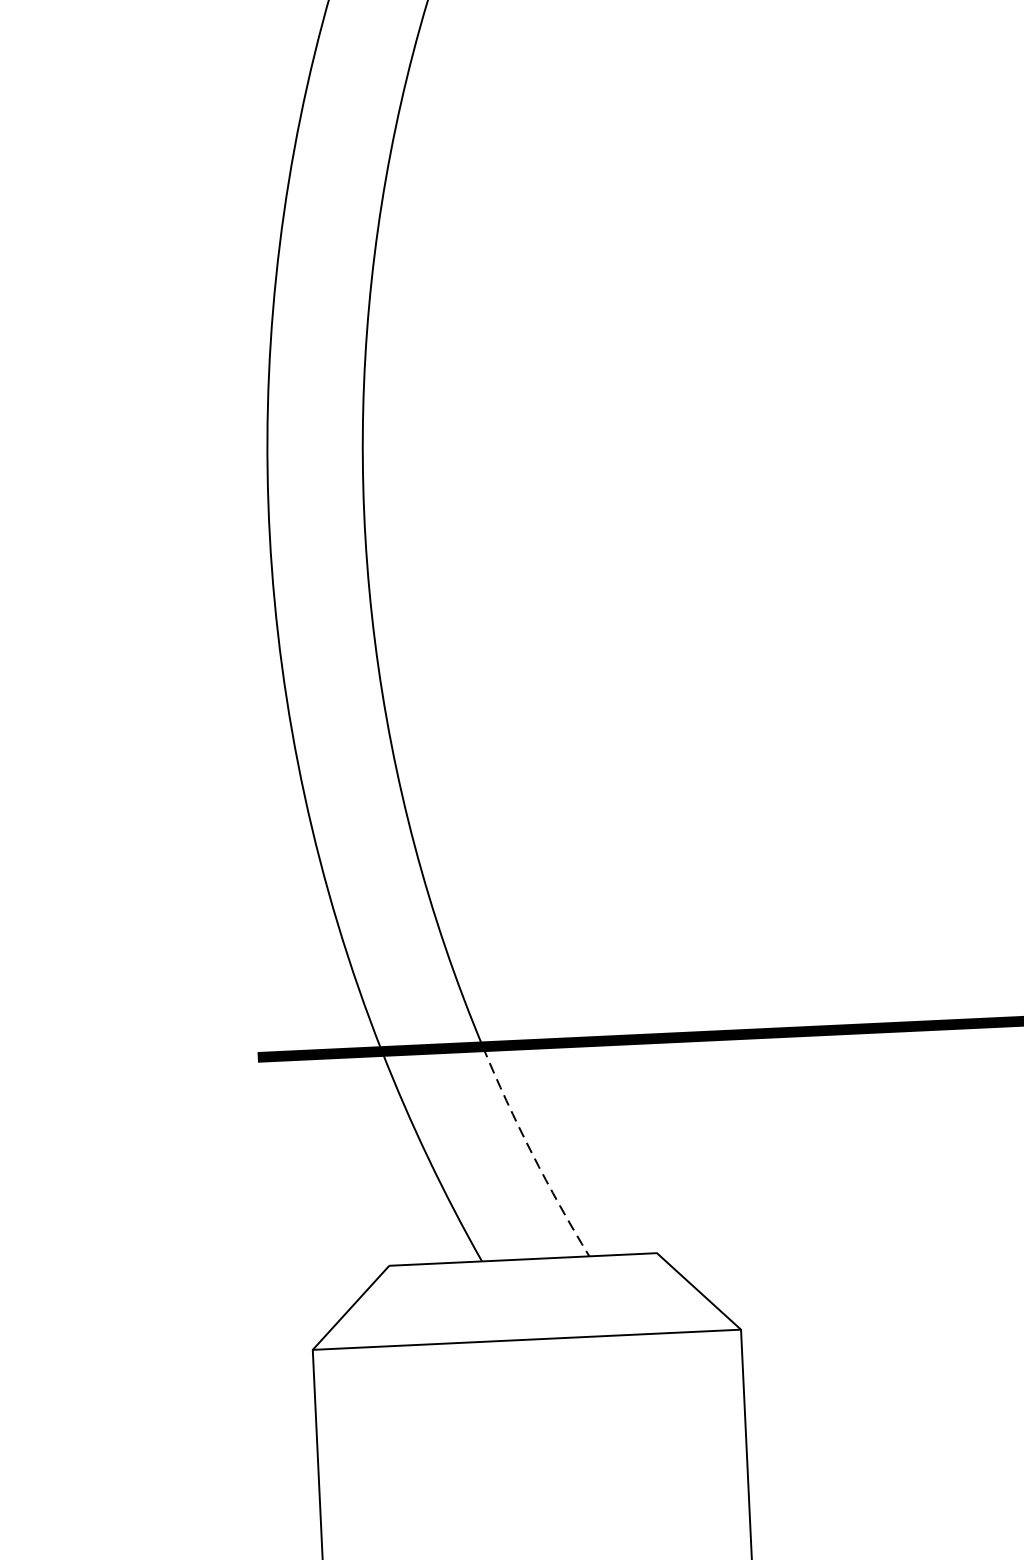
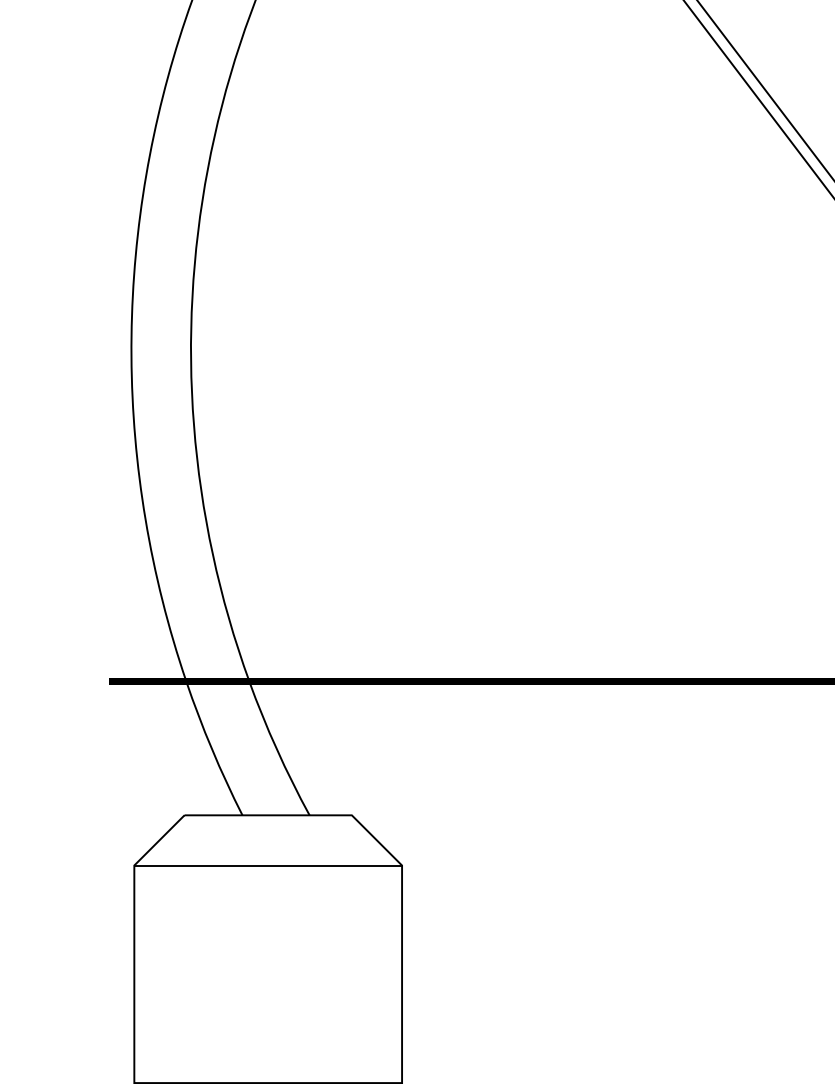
arc: (531, 1153) -> (276, 749), dashed -> solid

